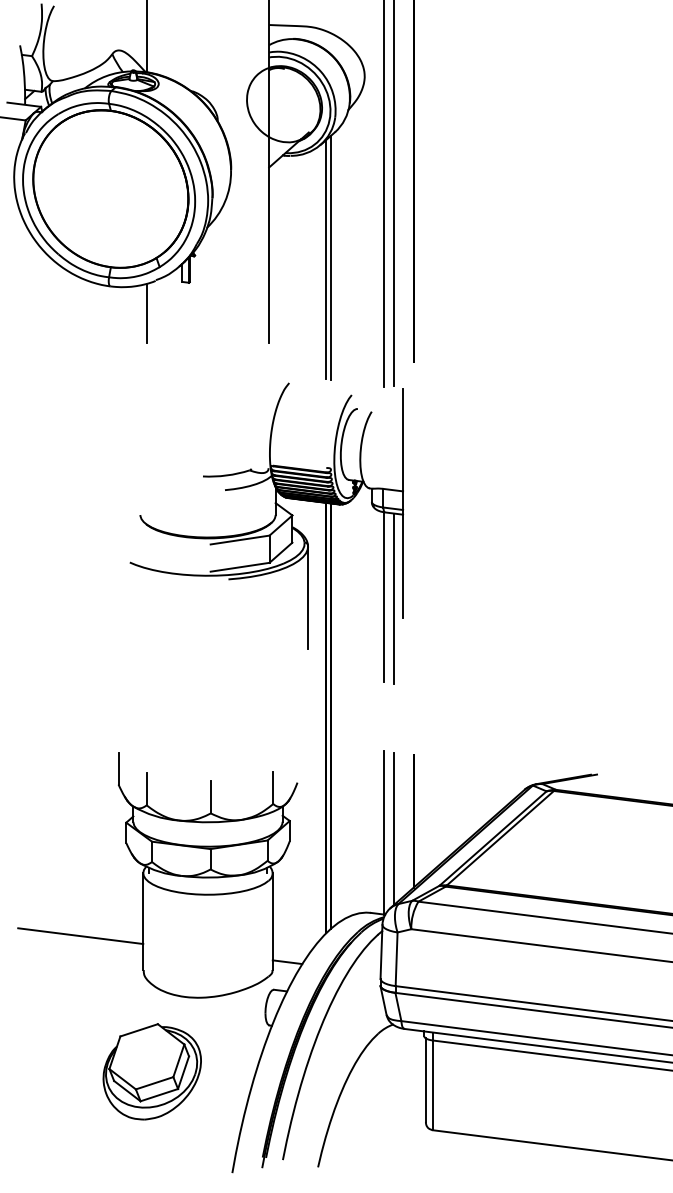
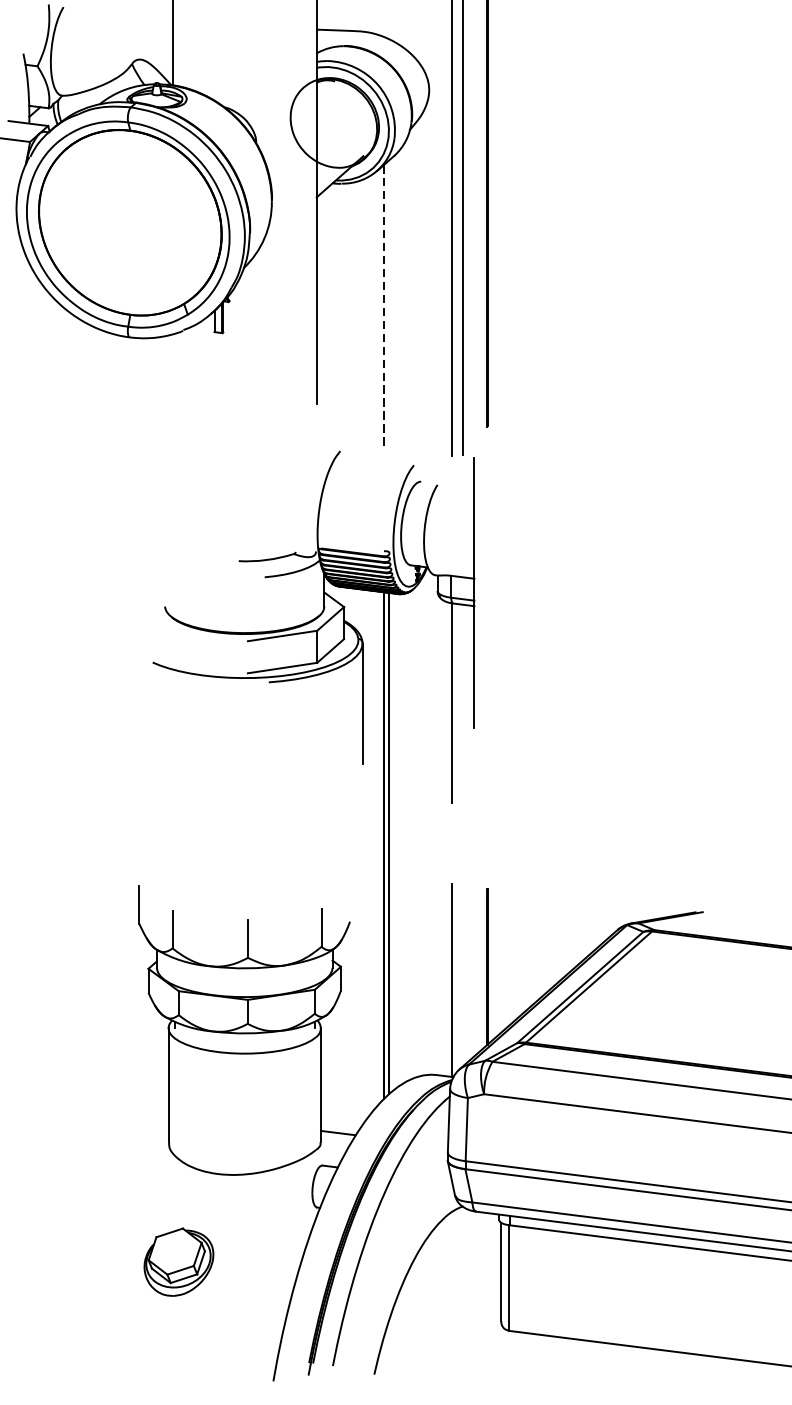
line: (330, 257) -> (388, 303), removed
line: (325, 259) -> (383, 305), solid -> dashed
line: (146, 312) -> (172, 368), removed
line: (393, 598) -> (463, 704), removed
line: (393, 828) -> (463, 975), removed
line: (80, 936) -> (94, 1102), removed
part: (151, 1071) -> (178, 1261), size x0.6

